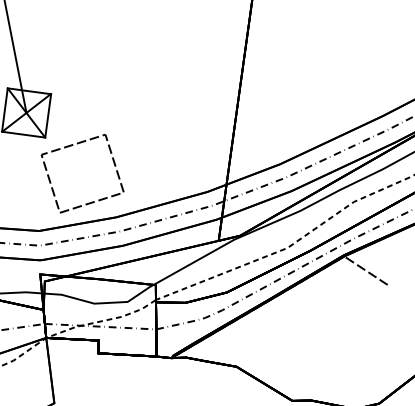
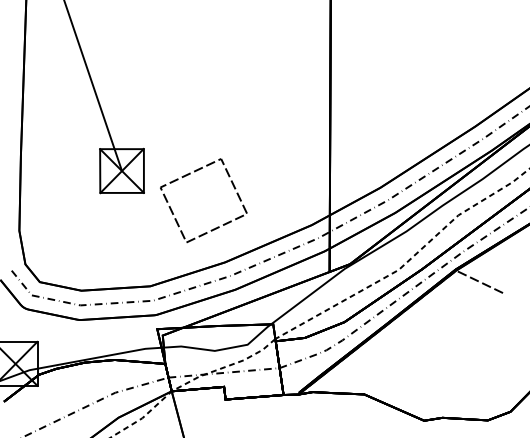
part: (72, 145) -> (190, 174), moved

